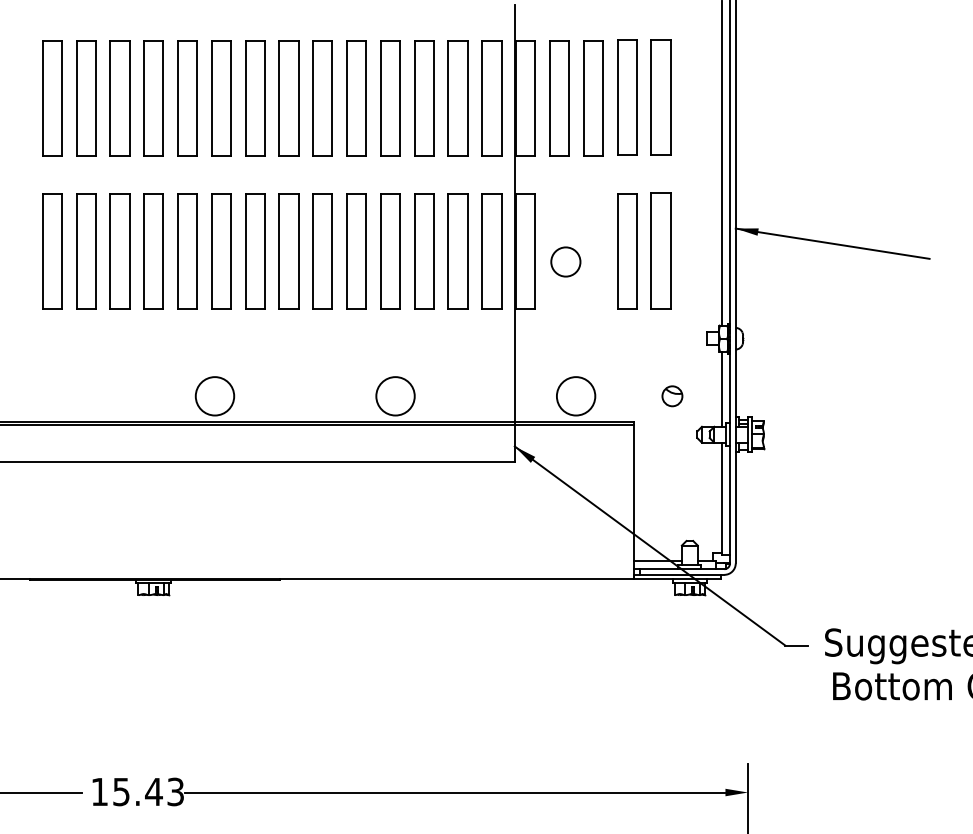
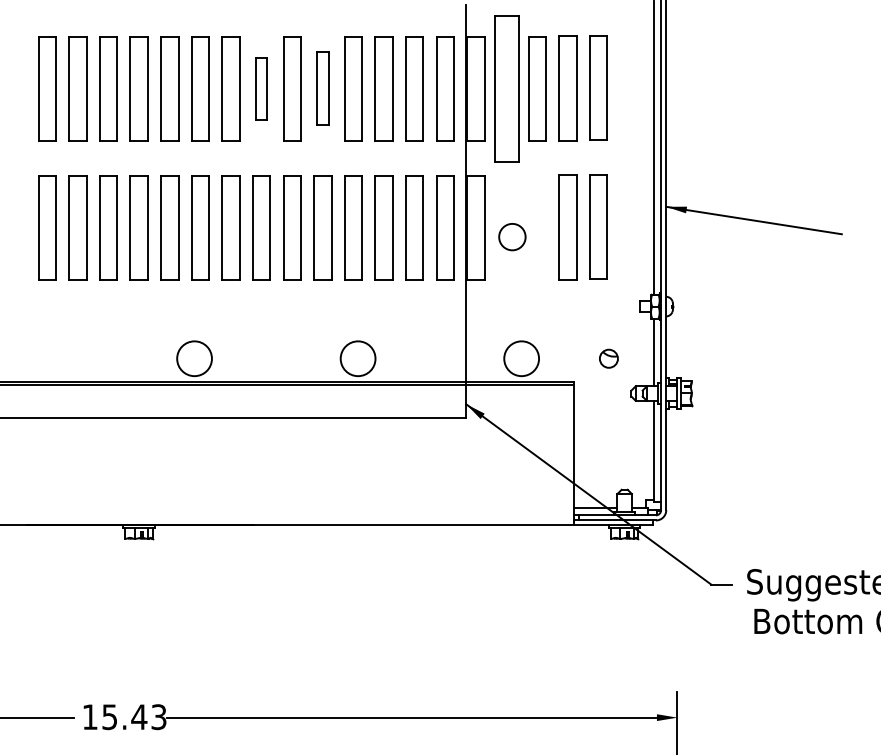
part: (288, 97) -> (261, 88), size x0.6
part: (356, 97) -> (322, 88), size x0.7
part: (559, 97) -> (506, 88), size x1.4

